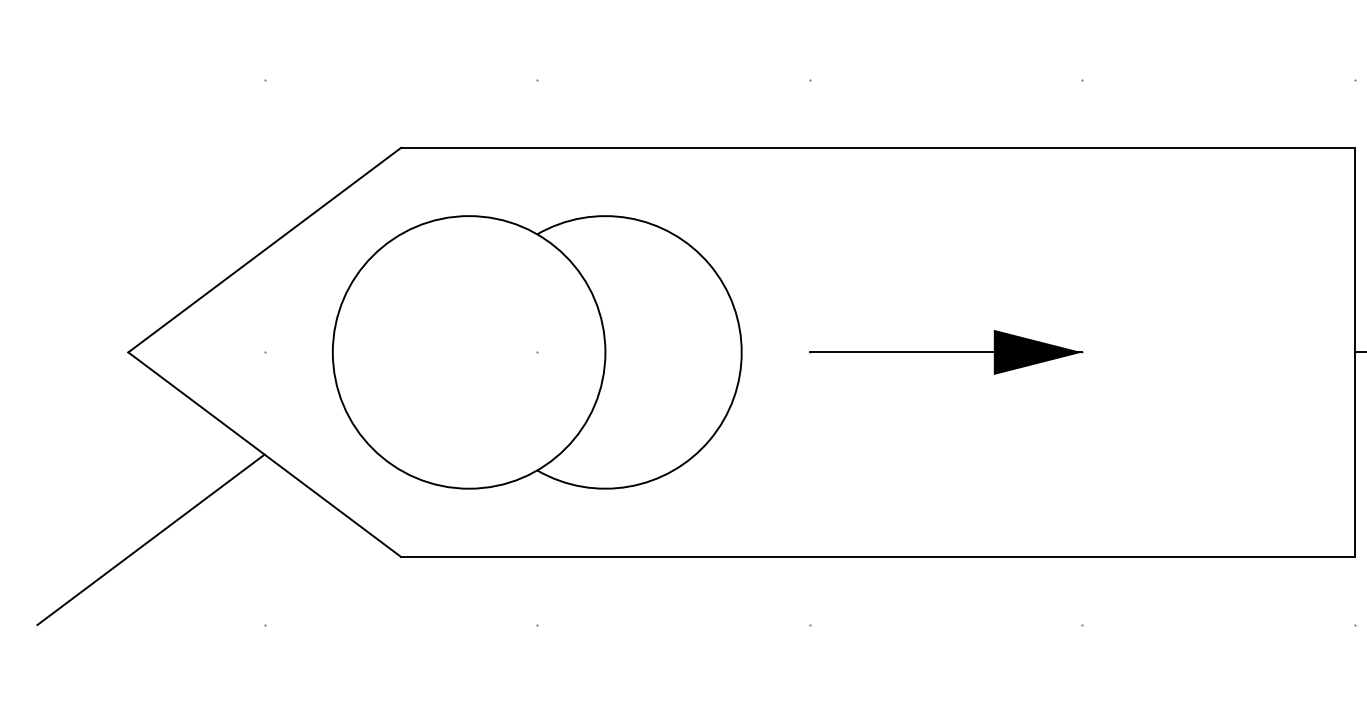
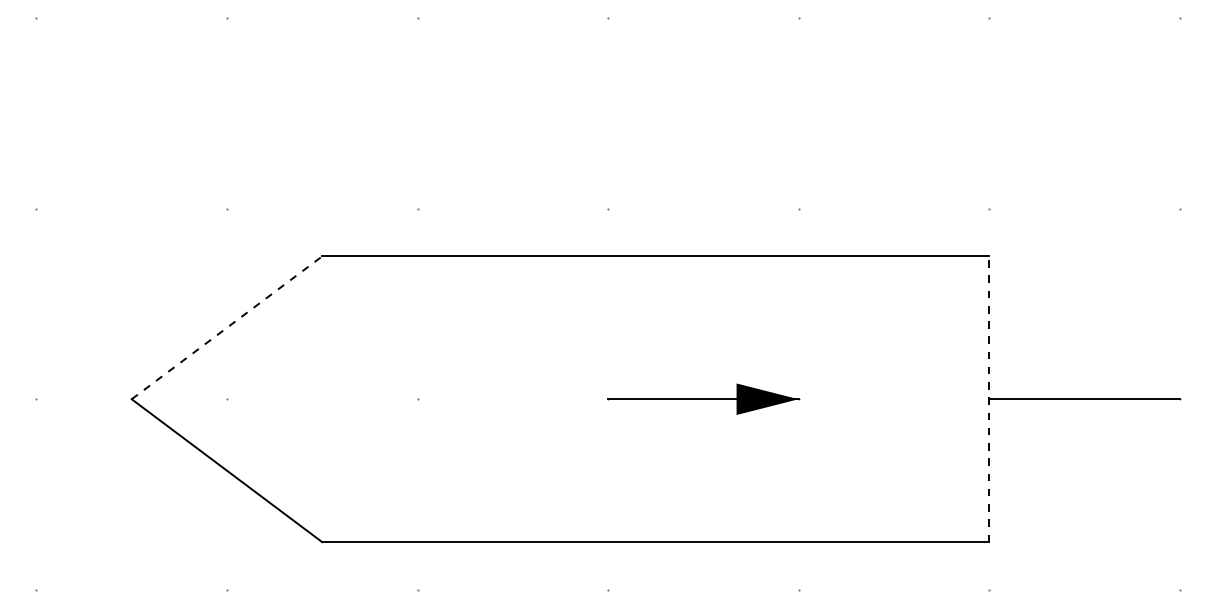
line: (265, 249) -> (227, 327), solid -> dashed
part: (537, 352) -> (417, 399), removed
line: (1355, 352) -> (989, 399), solid -> dashed
line: (150, 538) -> (147, 529), removed

